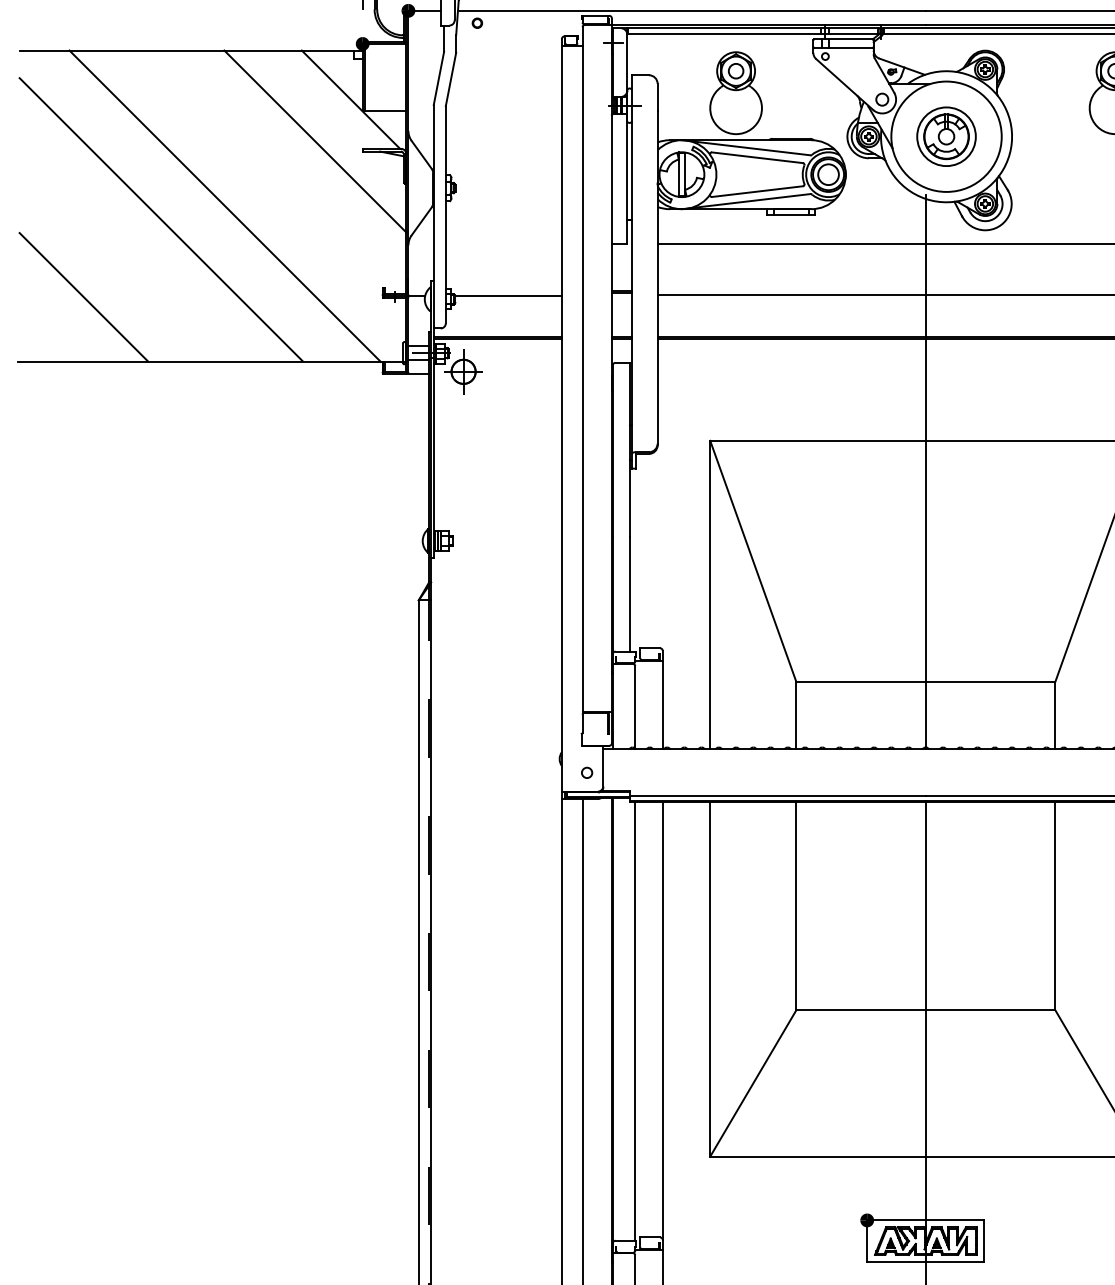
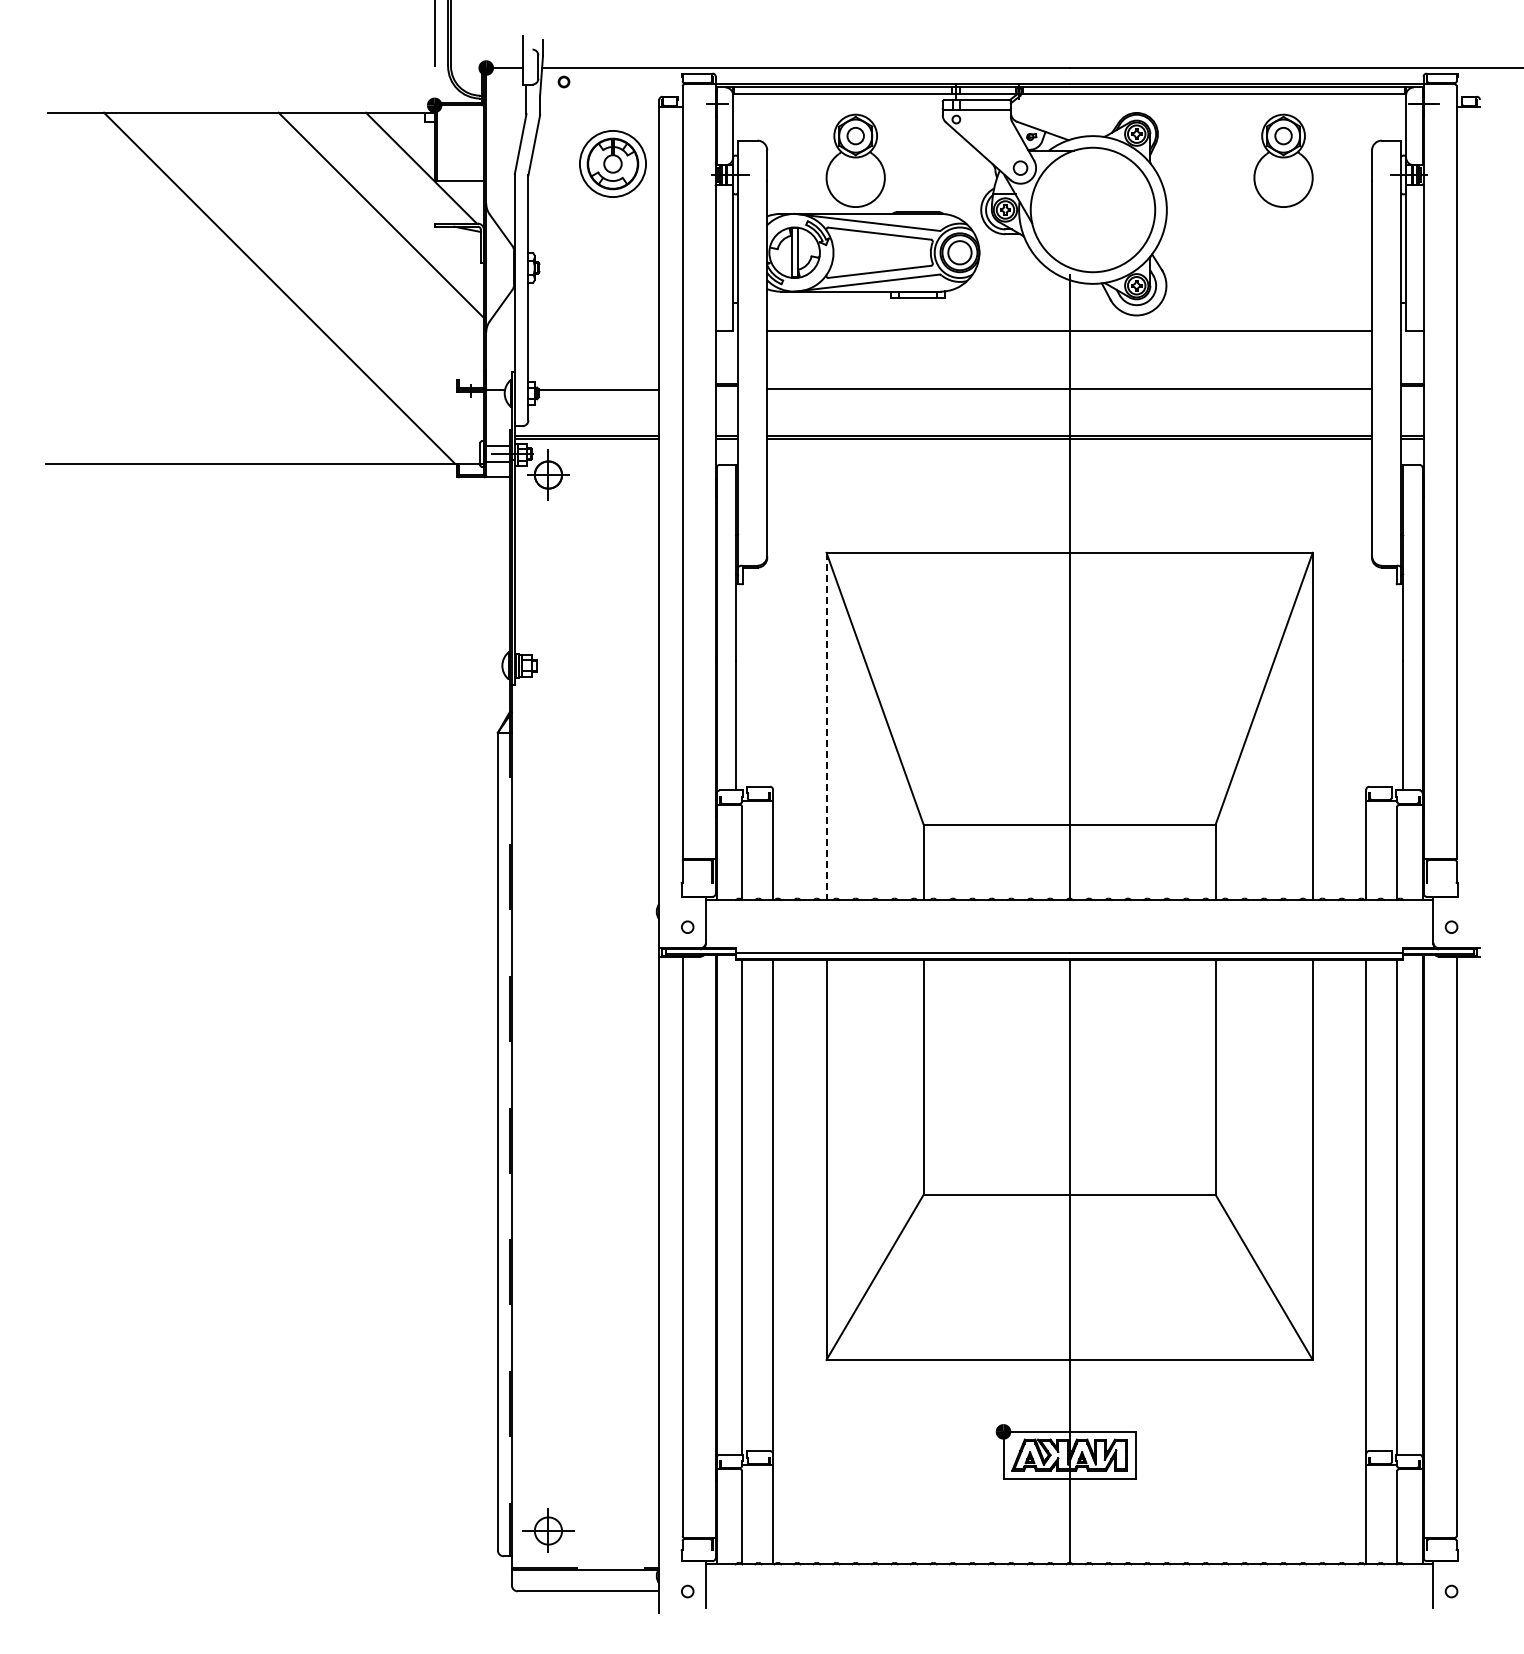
part: (946, 136) -> (612, 163), moved
line: (160, 218) -> (206, 302), removed
line: (83, 296) -> (119, 390), removed
line: (710, 594) -> (826, 726), solid -> dashed

